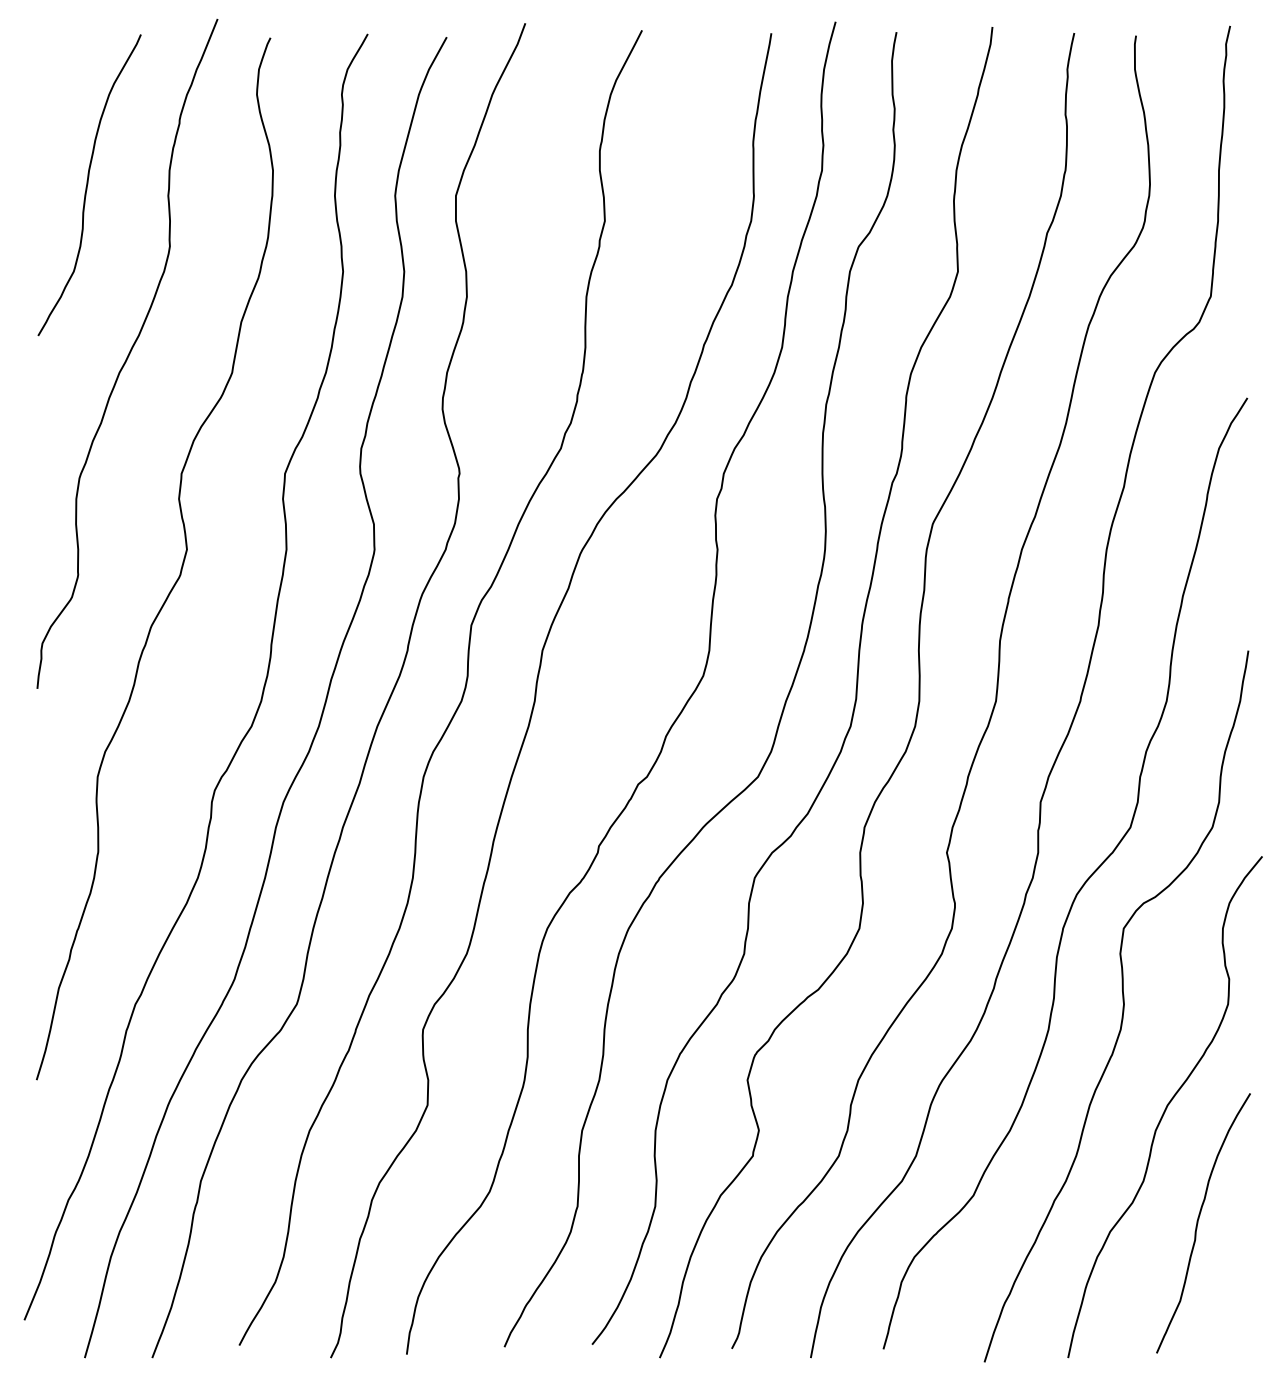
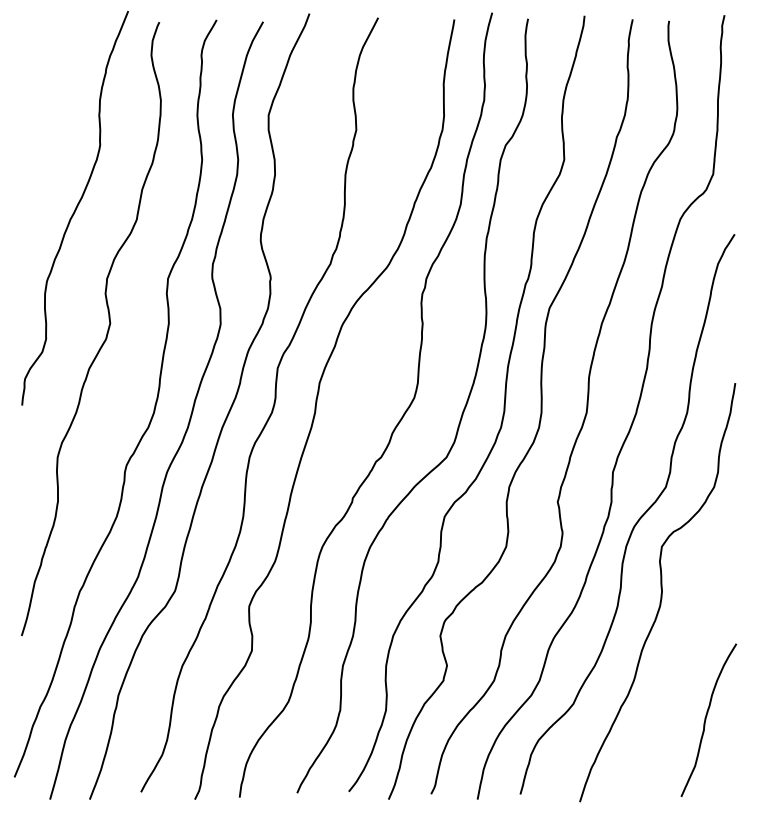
curve: (88, 184) -> (52, 108), removed
curve: (1165, 1106) -> (686, 651), removed

